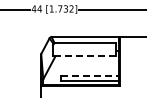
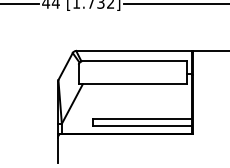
line: (85, 56) -> (134, 84), dashed -> solid
line: (90, 76) -> (143, 118), dashed -> solid

